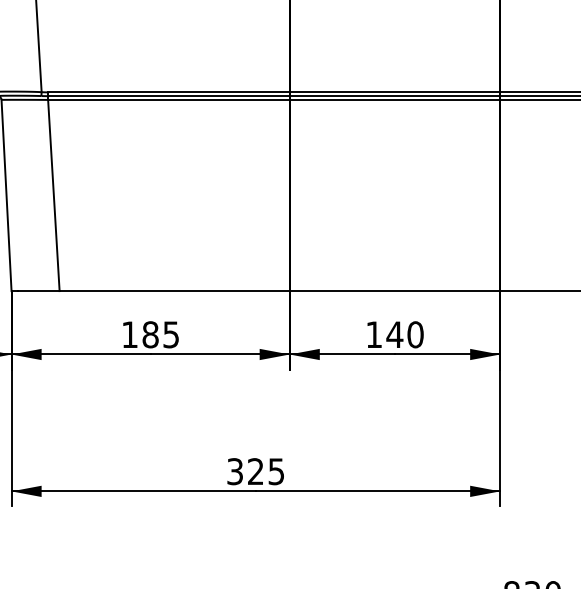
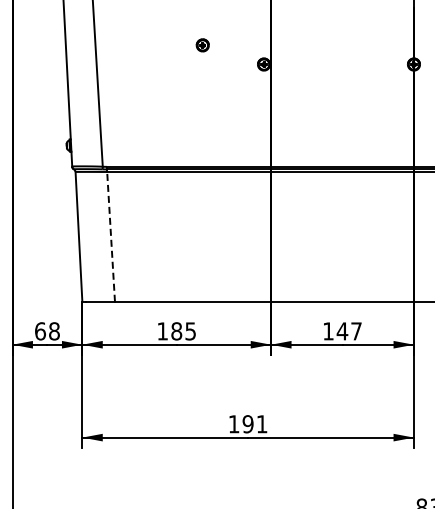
line: (54, 194) -> (111, 236), solid -> dashed
text: (415, 334) -> (356, 331), 140 -> 147
text: (254, 472) -> (247, 424), 325 -> 191

